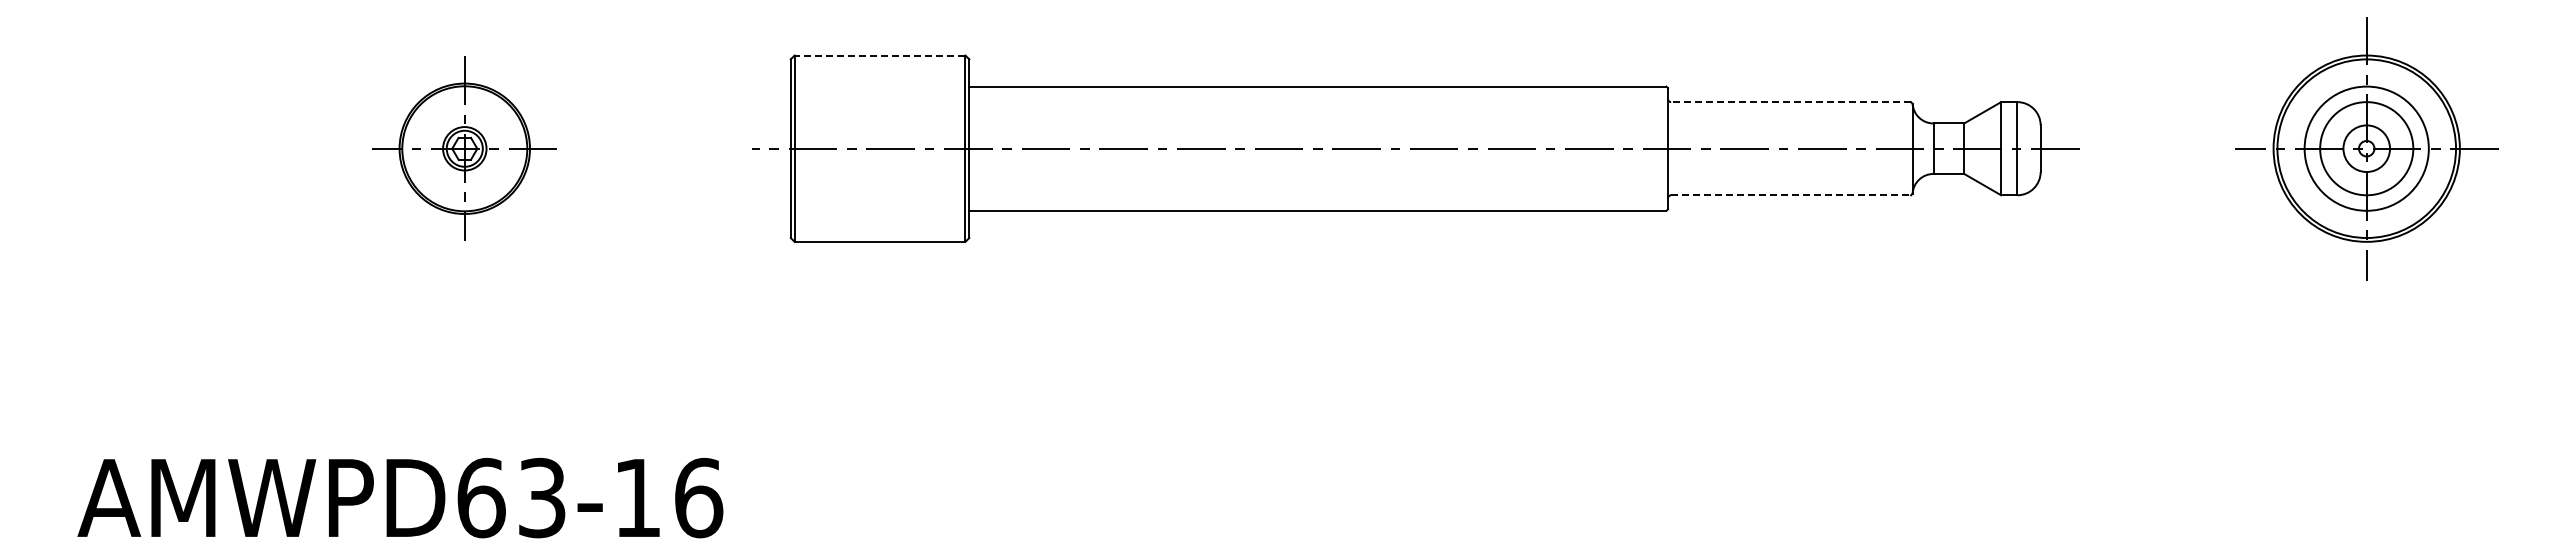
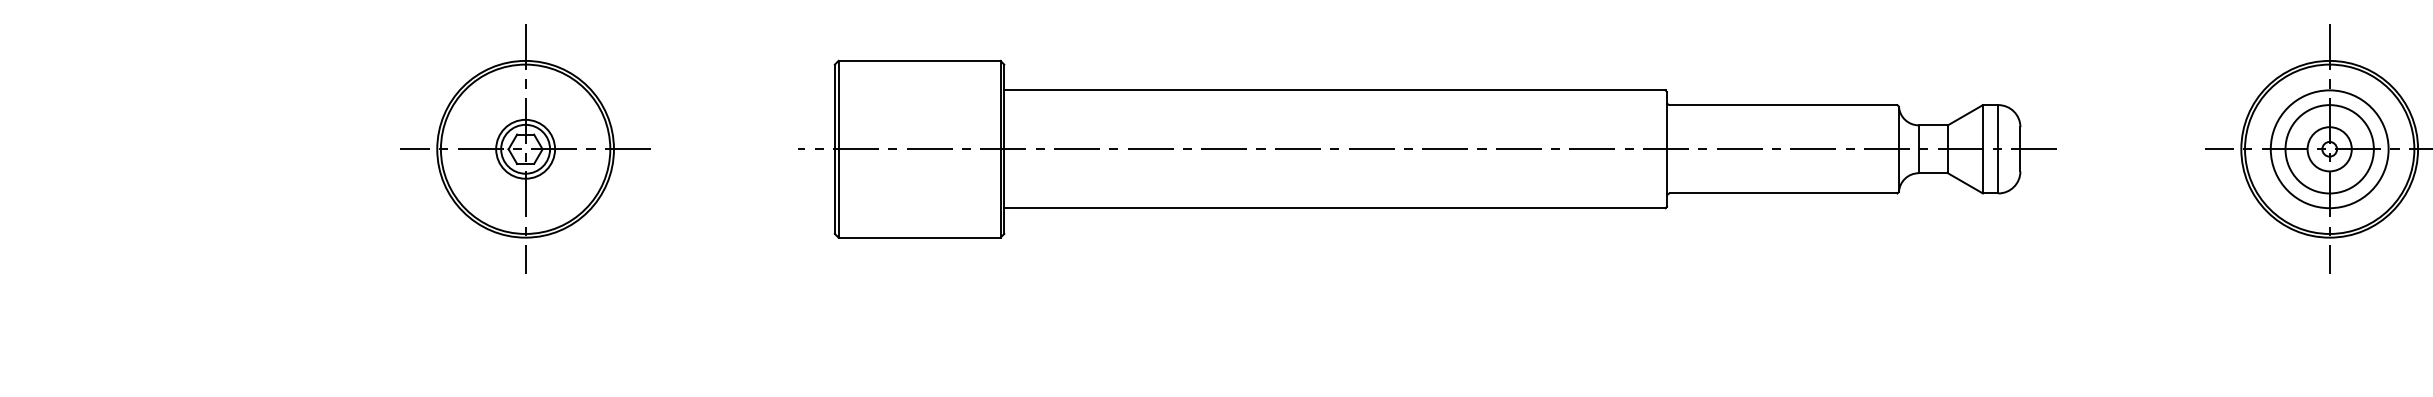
line: (879, 55) -> (919, 60), dashed -> solid
line: (1791, 102) -> (1784, 105), dashed -> solid
part: (464, 148) -> (525, 149), size x1.43
line: (1791, 195) -> (1784, 193), dashed -> solid

